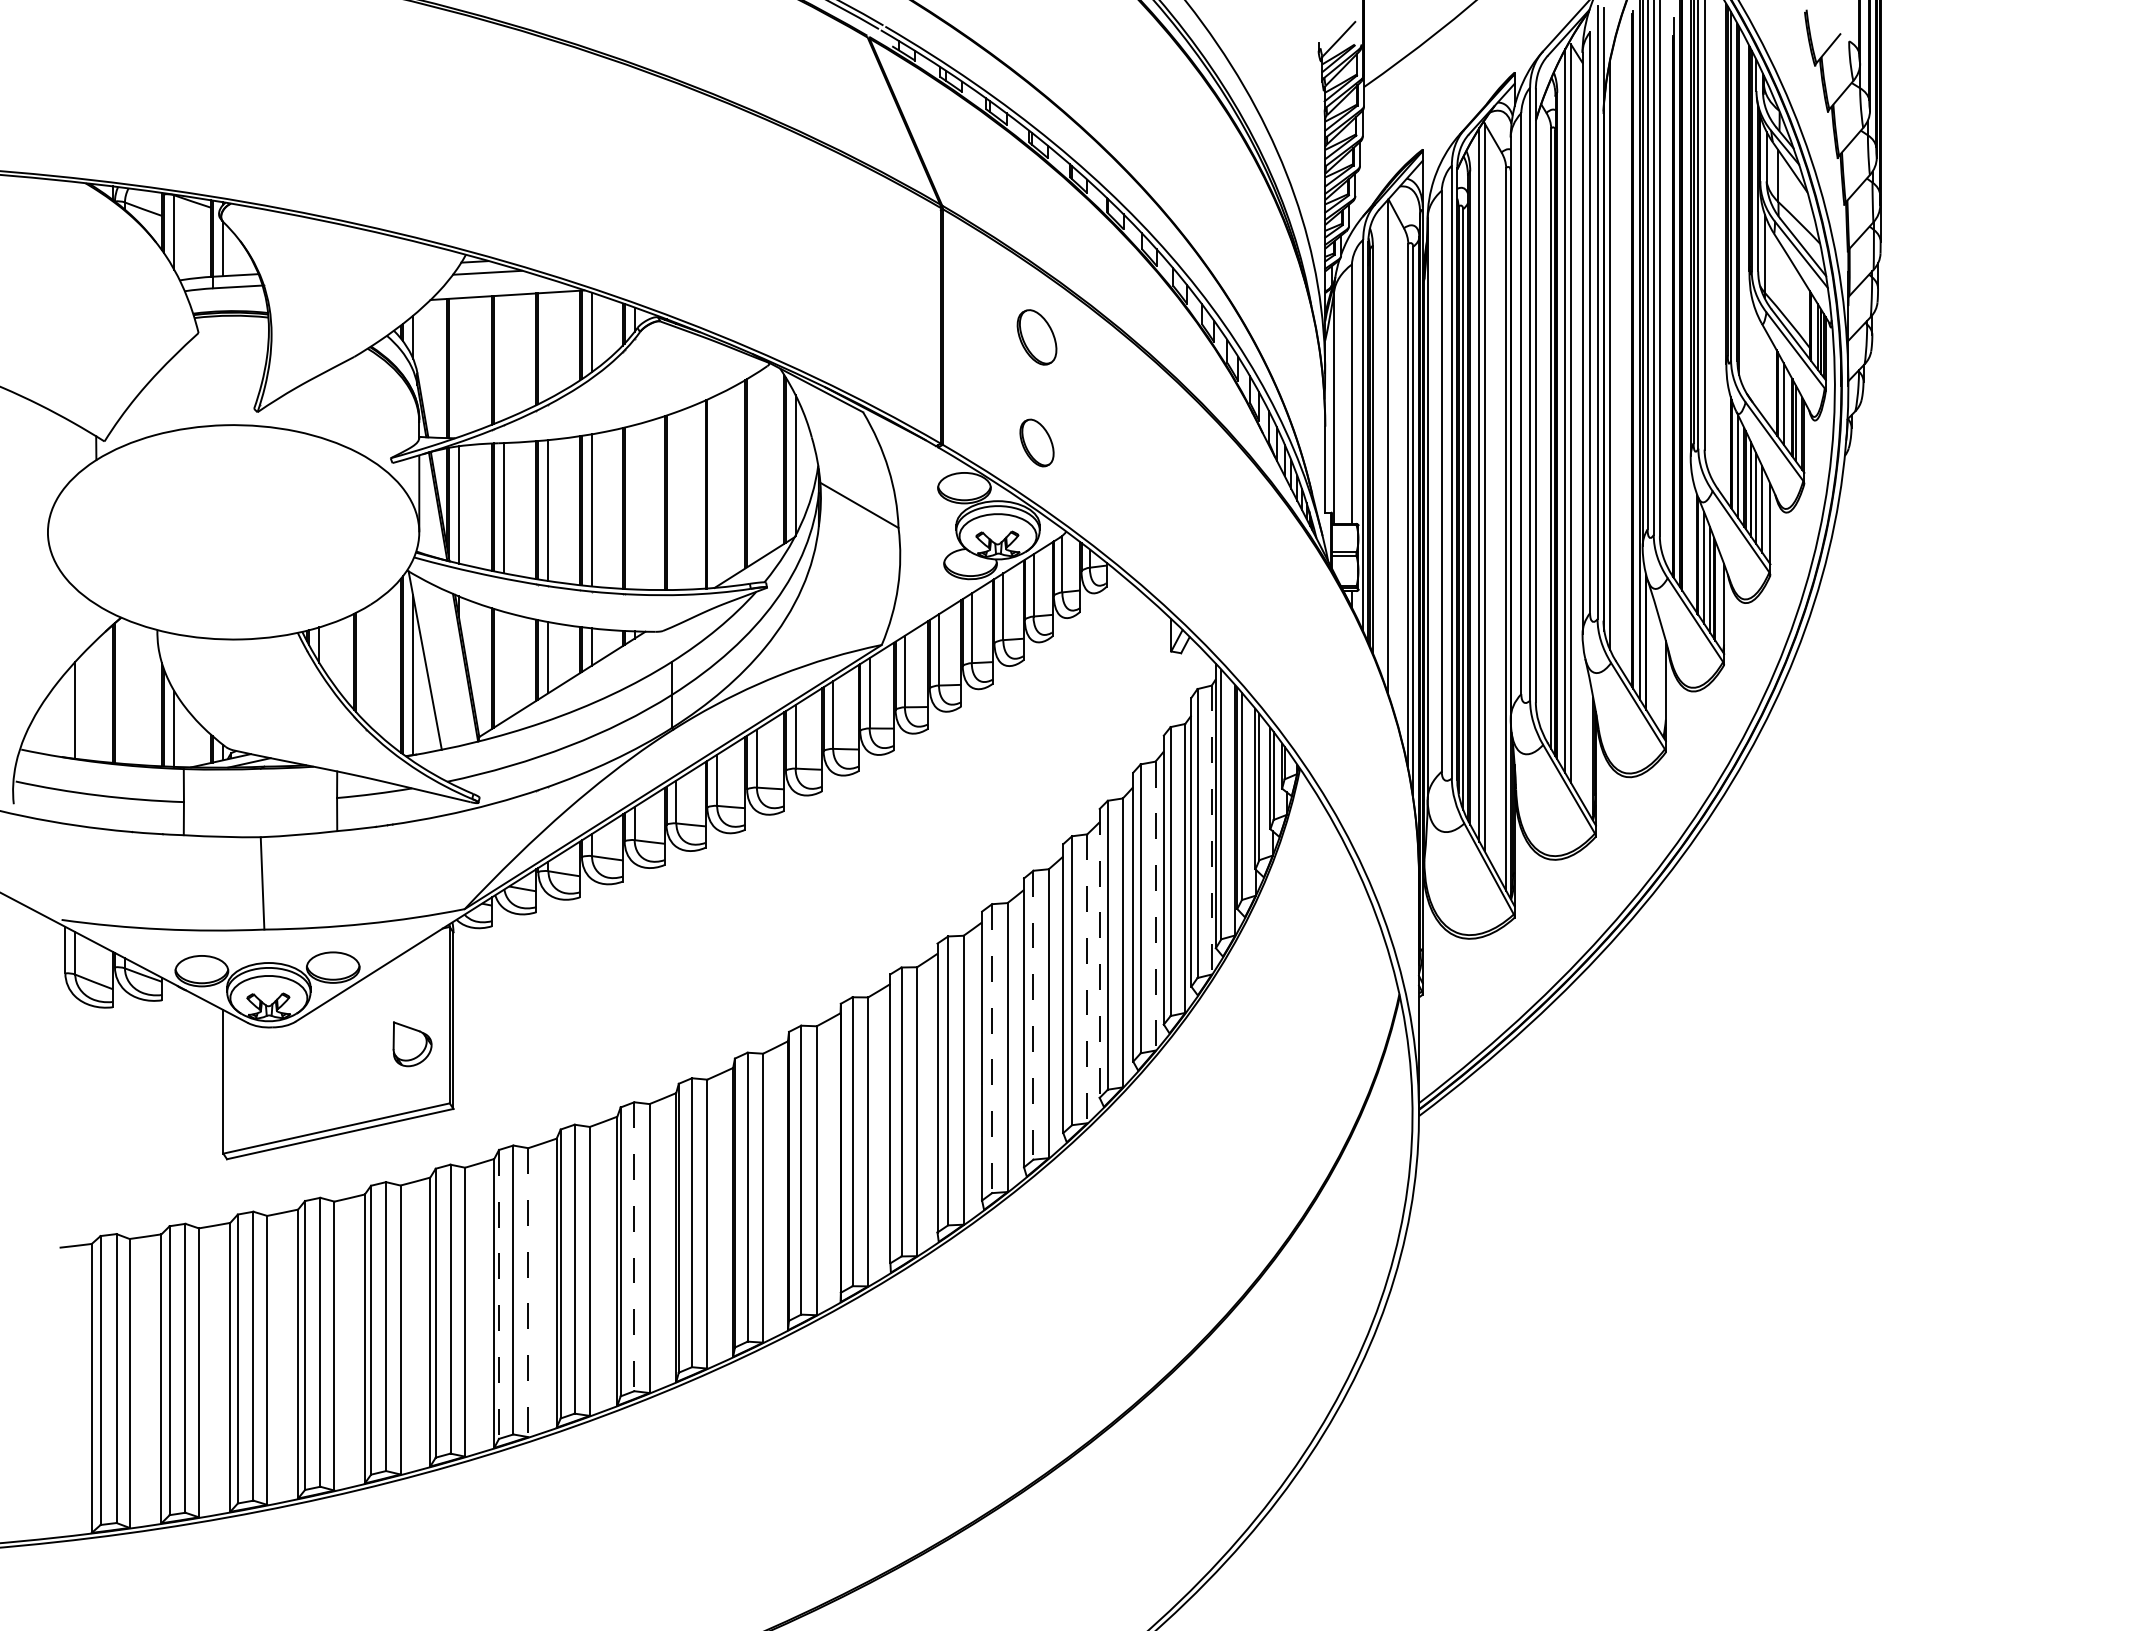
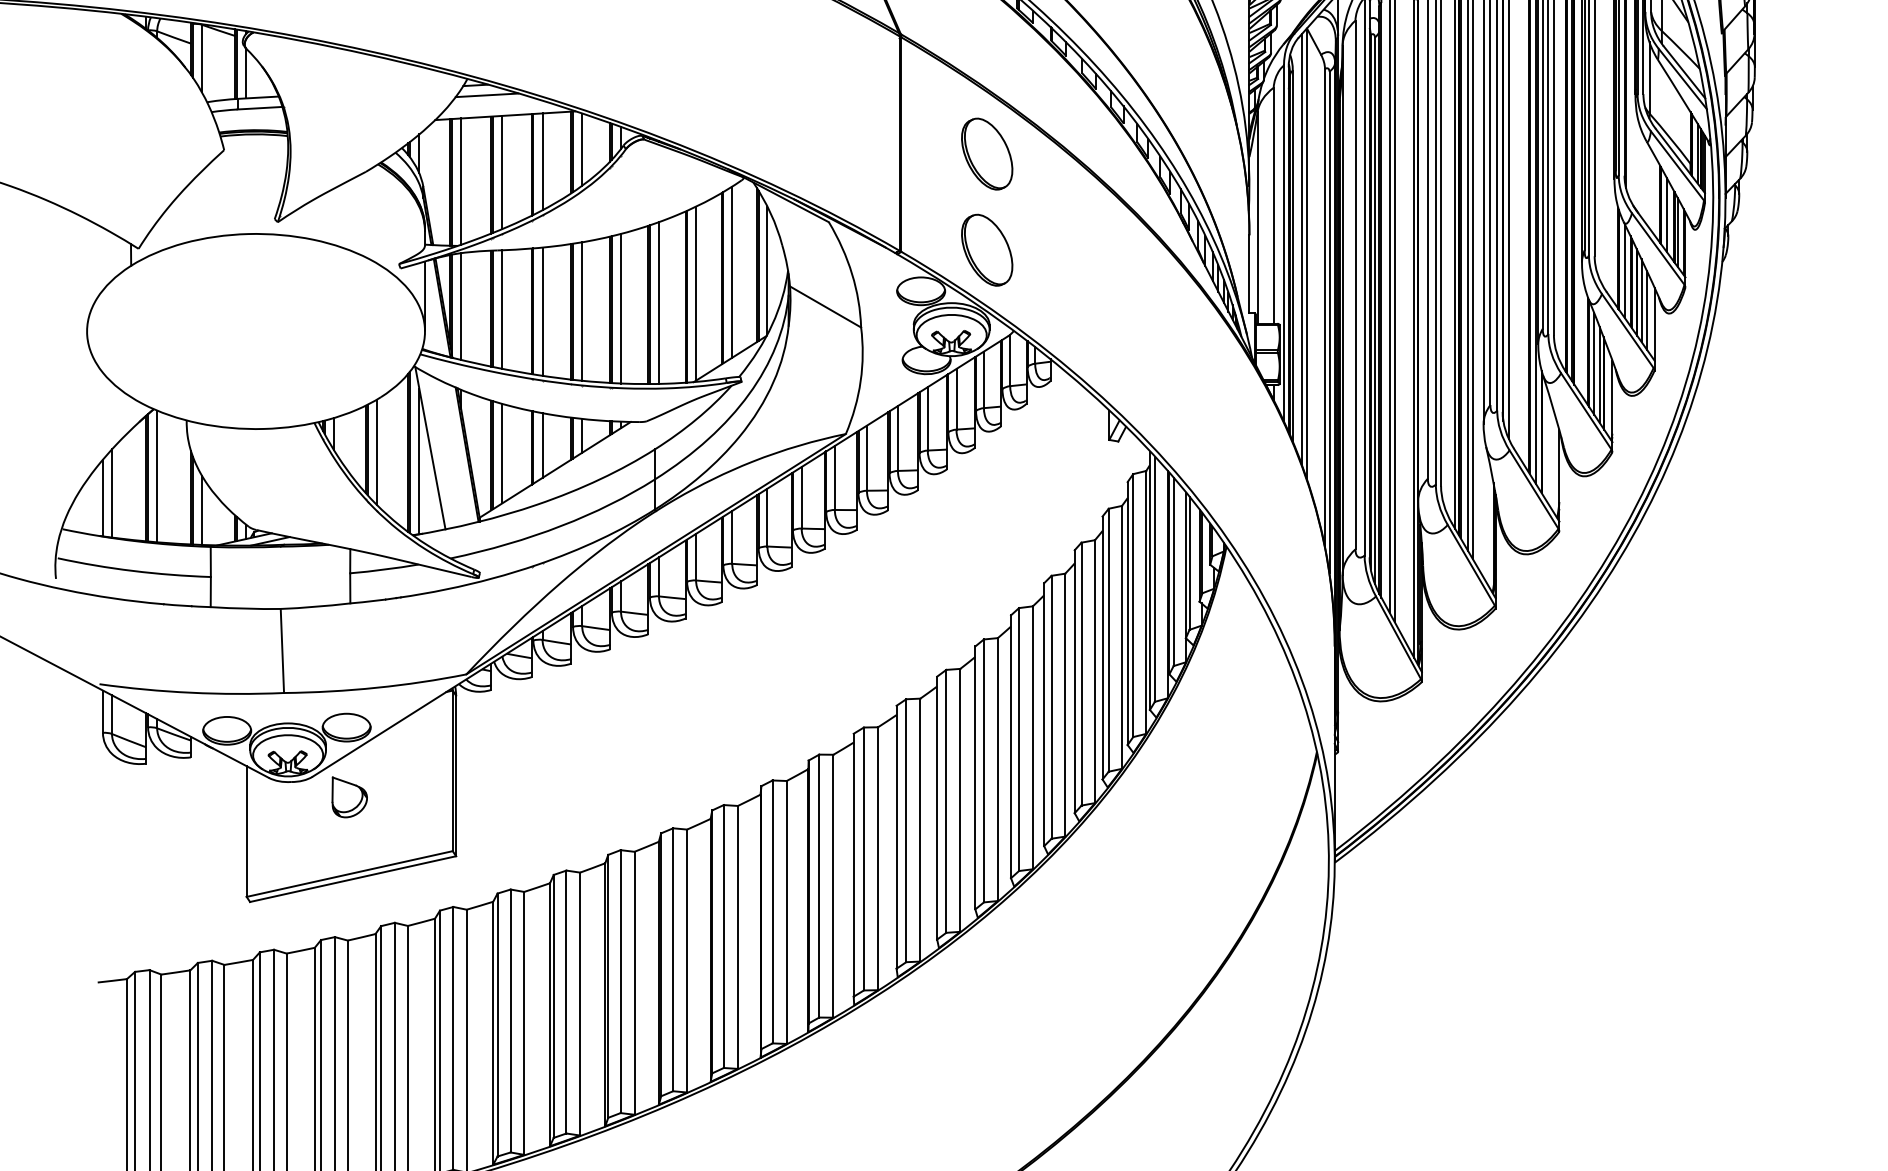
part: (1036, 337) -> (986, 154), size x1.43
line: (548, 345) -> (542, 161), added
line: (504, 357) -> (502, 172), added
line: (458, 367) -> (460, 181), added
part: (1036, 442) -> (986, 249), size x1.67
line: (1383, 442) -> (1302, 249), added
line: (756, 467) -> (731, 272), added
line: (717, 490) -> (696, 293), added
line: (676, 500) -> (659, 302), added
line: (634, 507) -> (620, 308), added
line: (366, 665) -> (376, 452), added
line: (504, 666) -> (502, 453), added
line: (124, 691) -> (156, 476), added
line: (65, 715) -> (103, 498), added
line: (1211, 830) -> (1145, 602), dashed -> solid
line: (1155, 906) -> (1094, 672), dashed -> solid
line: (1099, 953) -> (1044, 714), dashed -> solid
line: (1087, 979) -> (1033, 738), dashed -> solid
line: (1033, 1015) -> (983, 771), dashed -> solid
part: (412, 1044) -> (349, 797), moved
line: (992, 1049) -> (946, 802), dashed -> solid
line: (634, 1247) -> (620, 982), dashed -> solid
line: (528, 1293) -> (524, 1024), dashed -> solid
line: (499, 1294) -> (498, 1025), dashed -> solid

